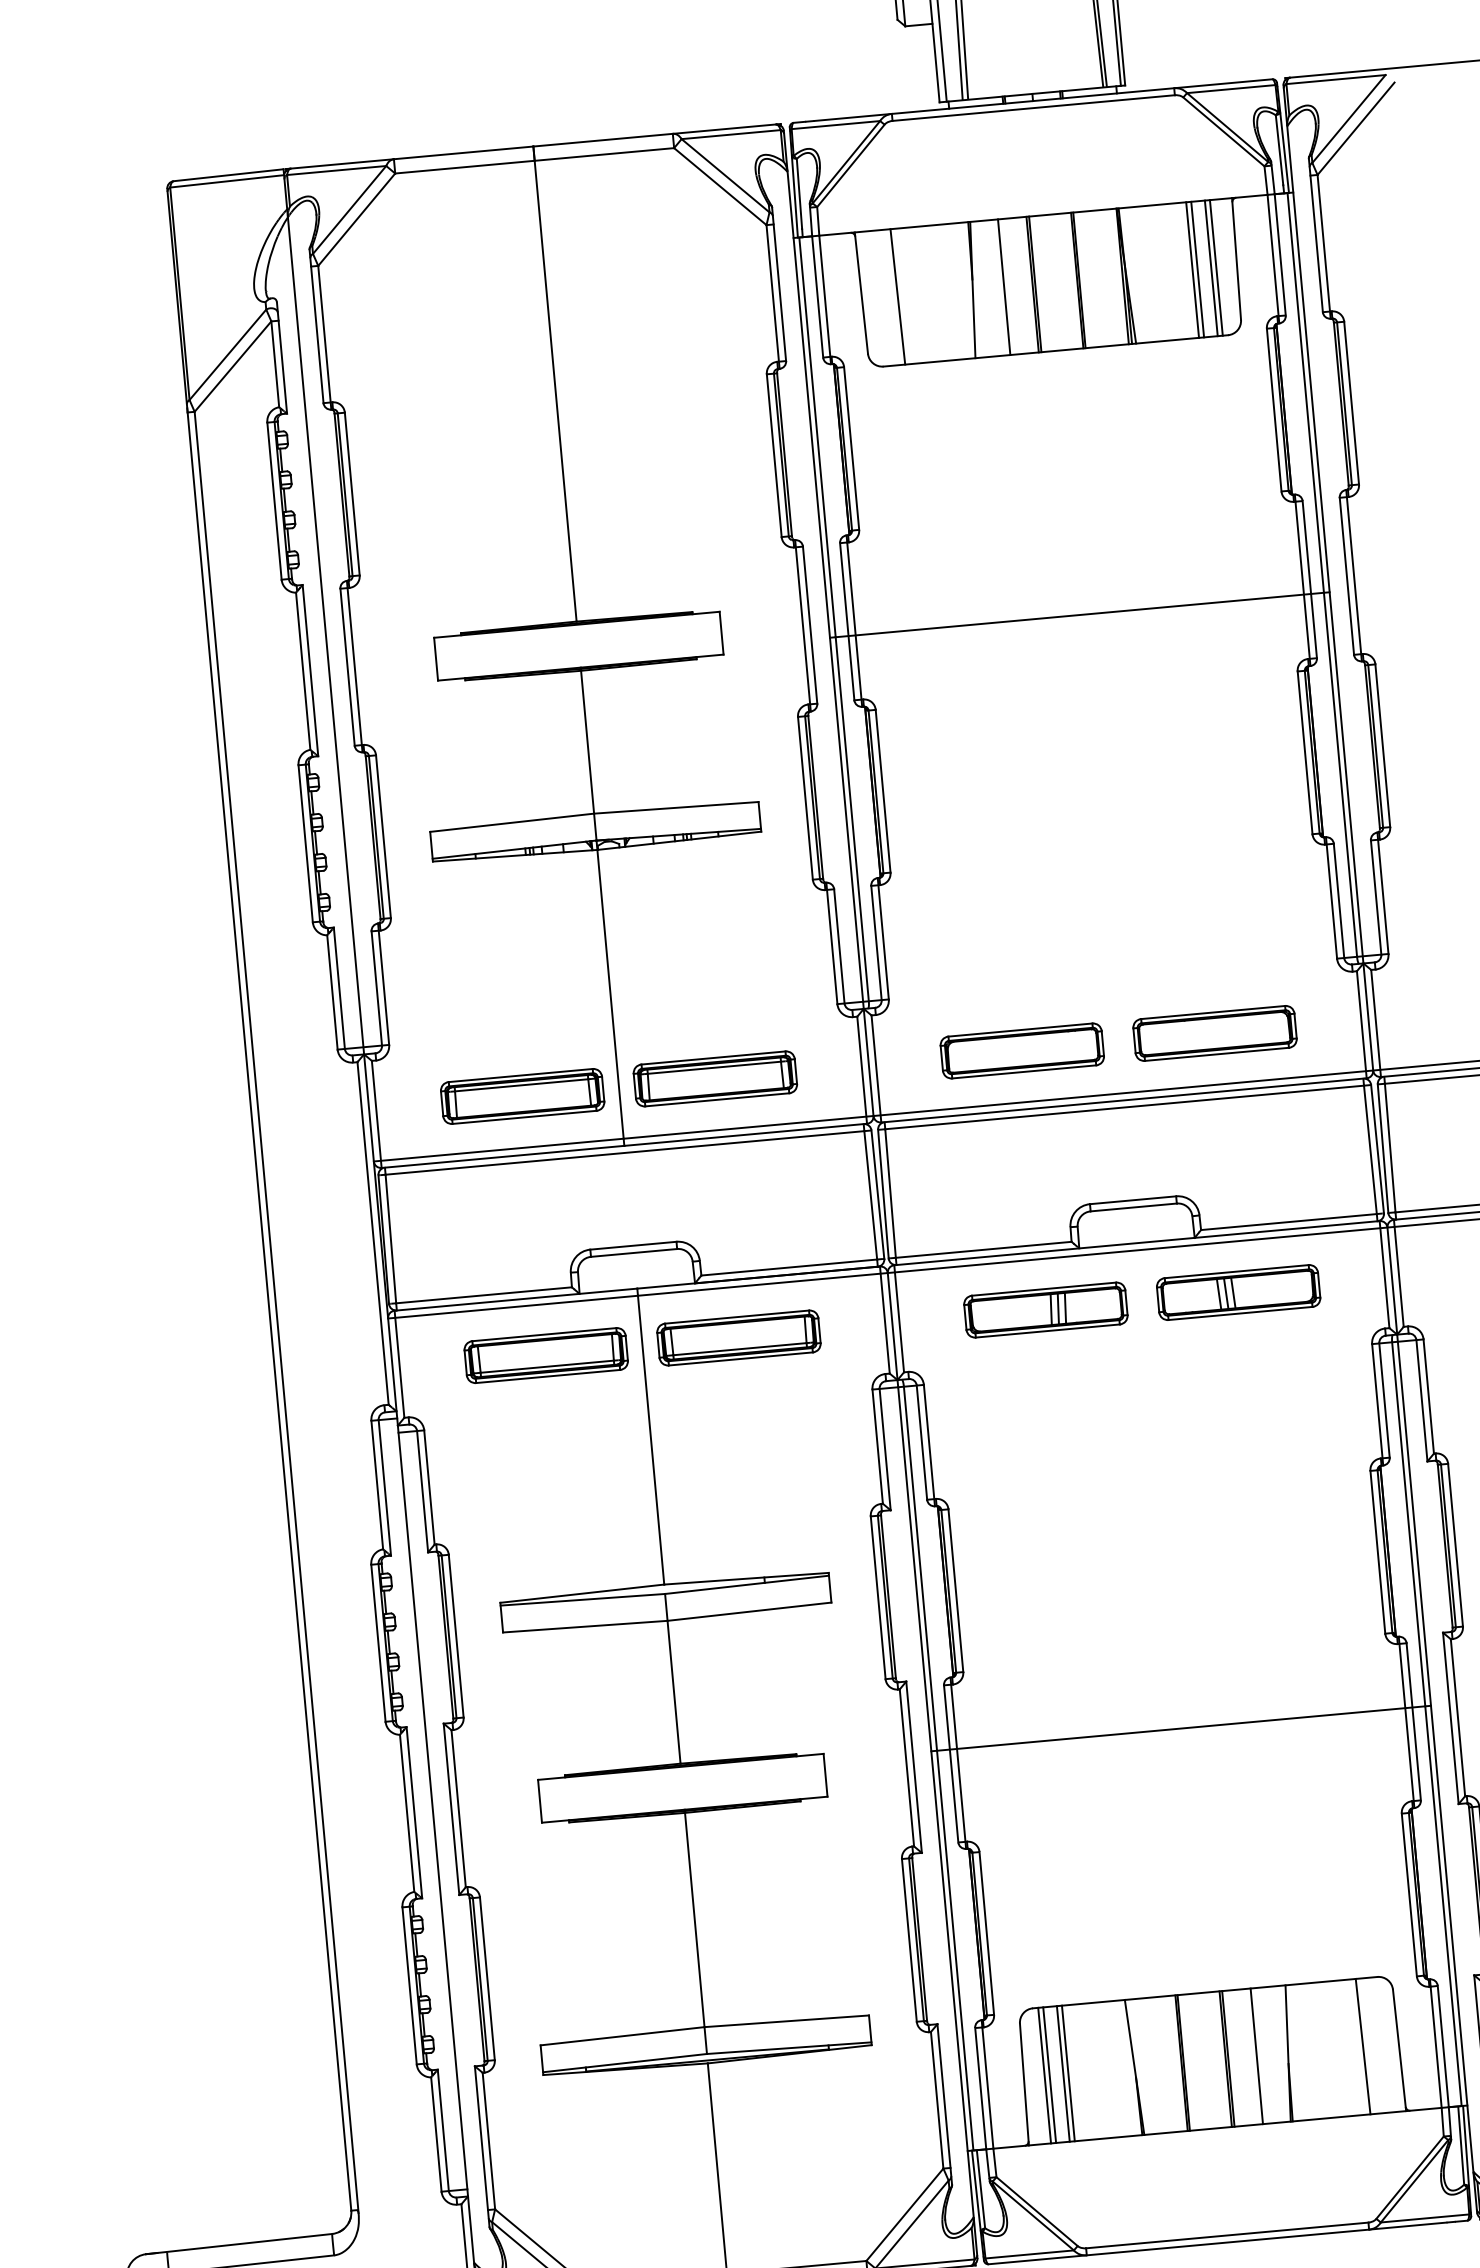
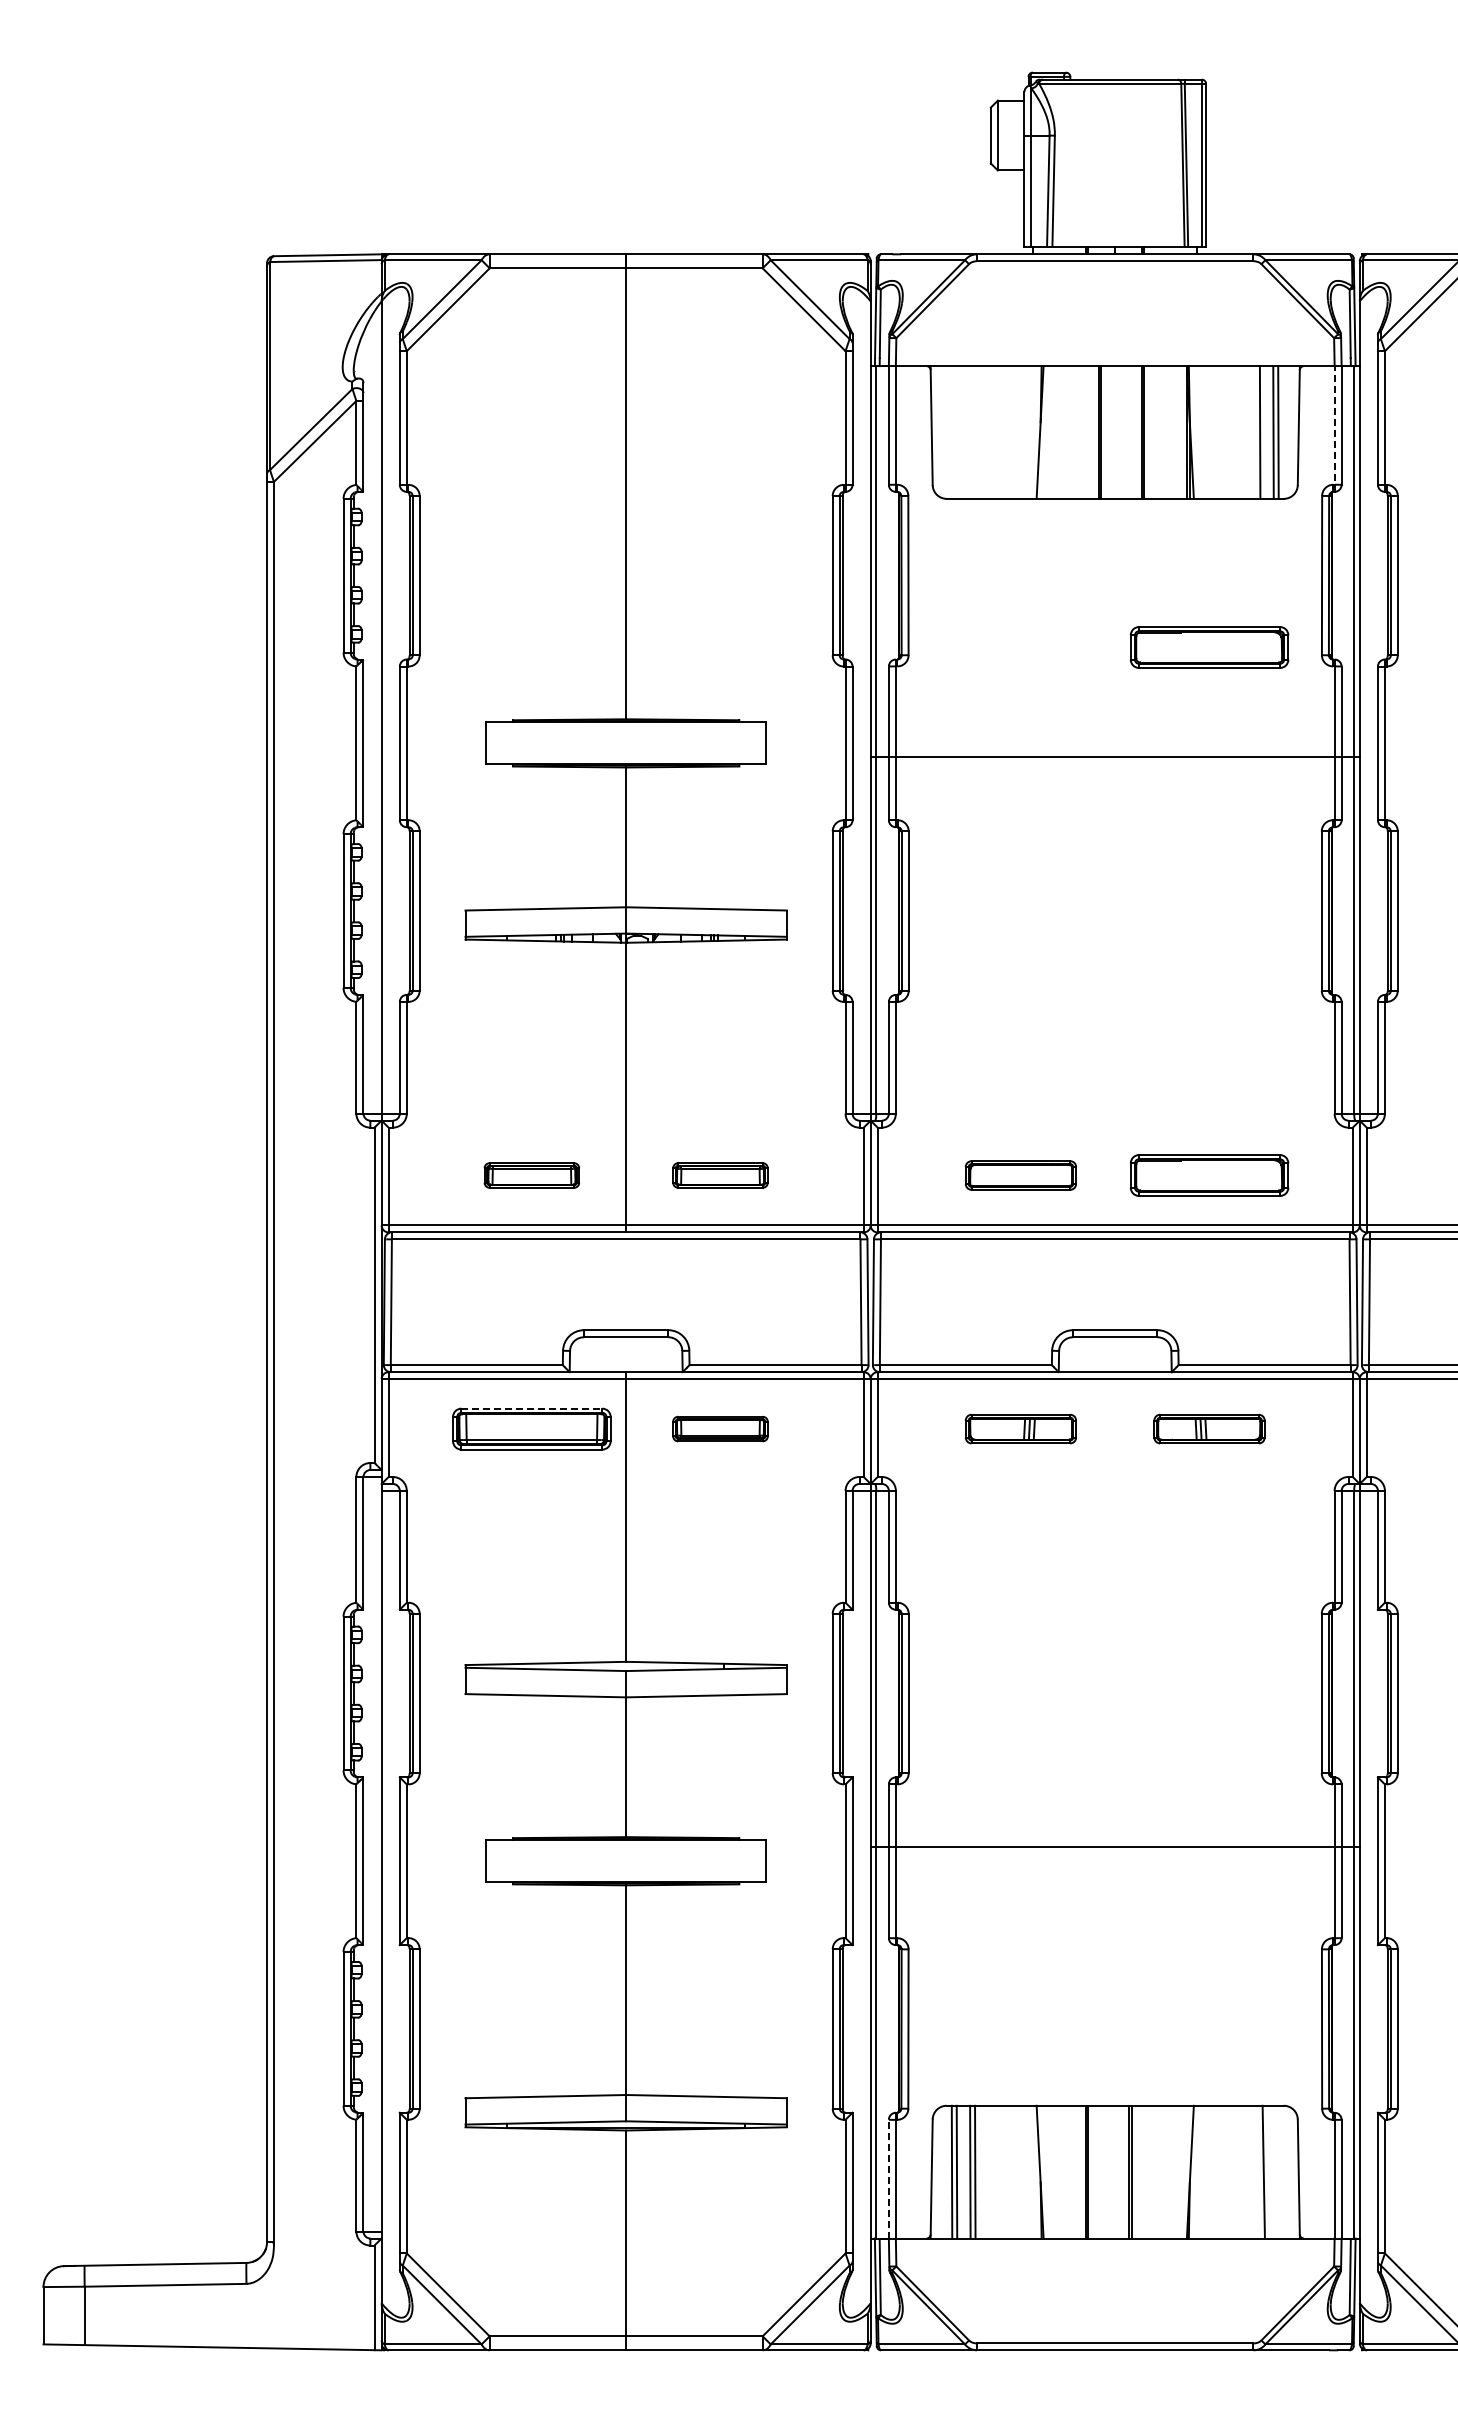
line: (1273, 259) -> (1334, 429), solid -> dashed
line: (1191, 270) -> (1254, 432), removed
line: (1003, 287) -> (1070, 432), removed
line: (897, 296) -> (966, 432), removed
part: (1165, 493) -> (1209, 647), added
part: (1021, 1051) -> (1020, 1175), size x0.7
part: (715, 1078) -> (720, 1175), size x0.6
part: (522, 1096) -> (531, 1175), size x0.6
part: (1238, 1291) -> (1209, 1428), size x0.7
part: (1045, 1309) -> (1020, 1428), size x0.7
line: (544, 1334) -> (532, 1408), solid -> dashed
part: (738, 1337) -> (720, 1428), size x0.6
line: (1256, 2055) -> (1159, 2171), removed
line: (980, 2088) -> (888, 2178), solid -> dashed

